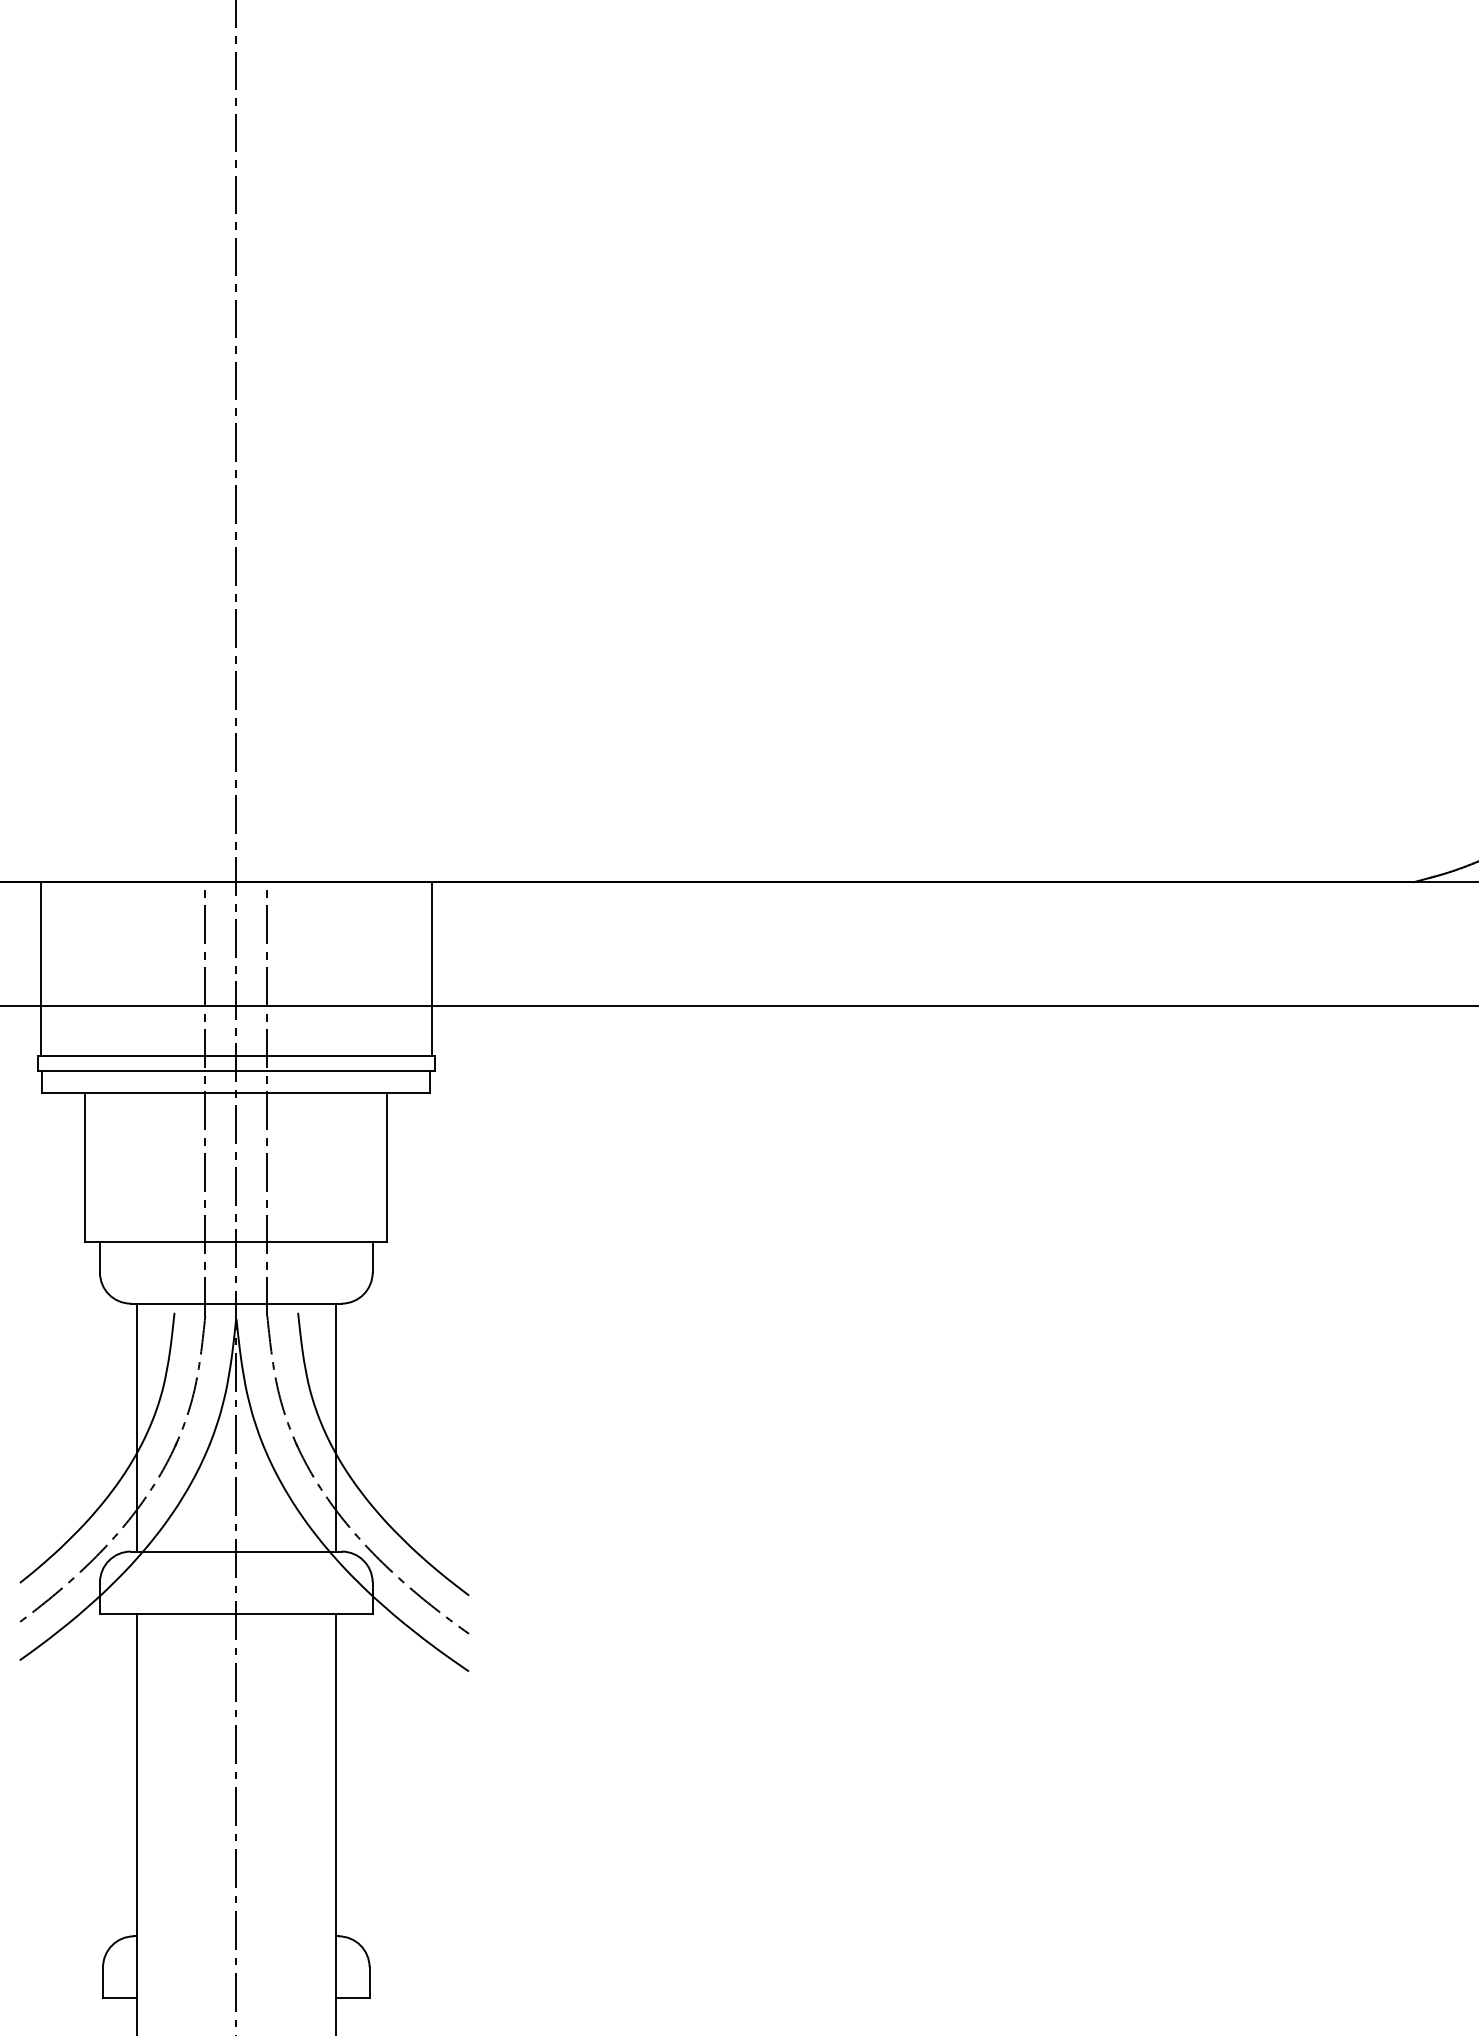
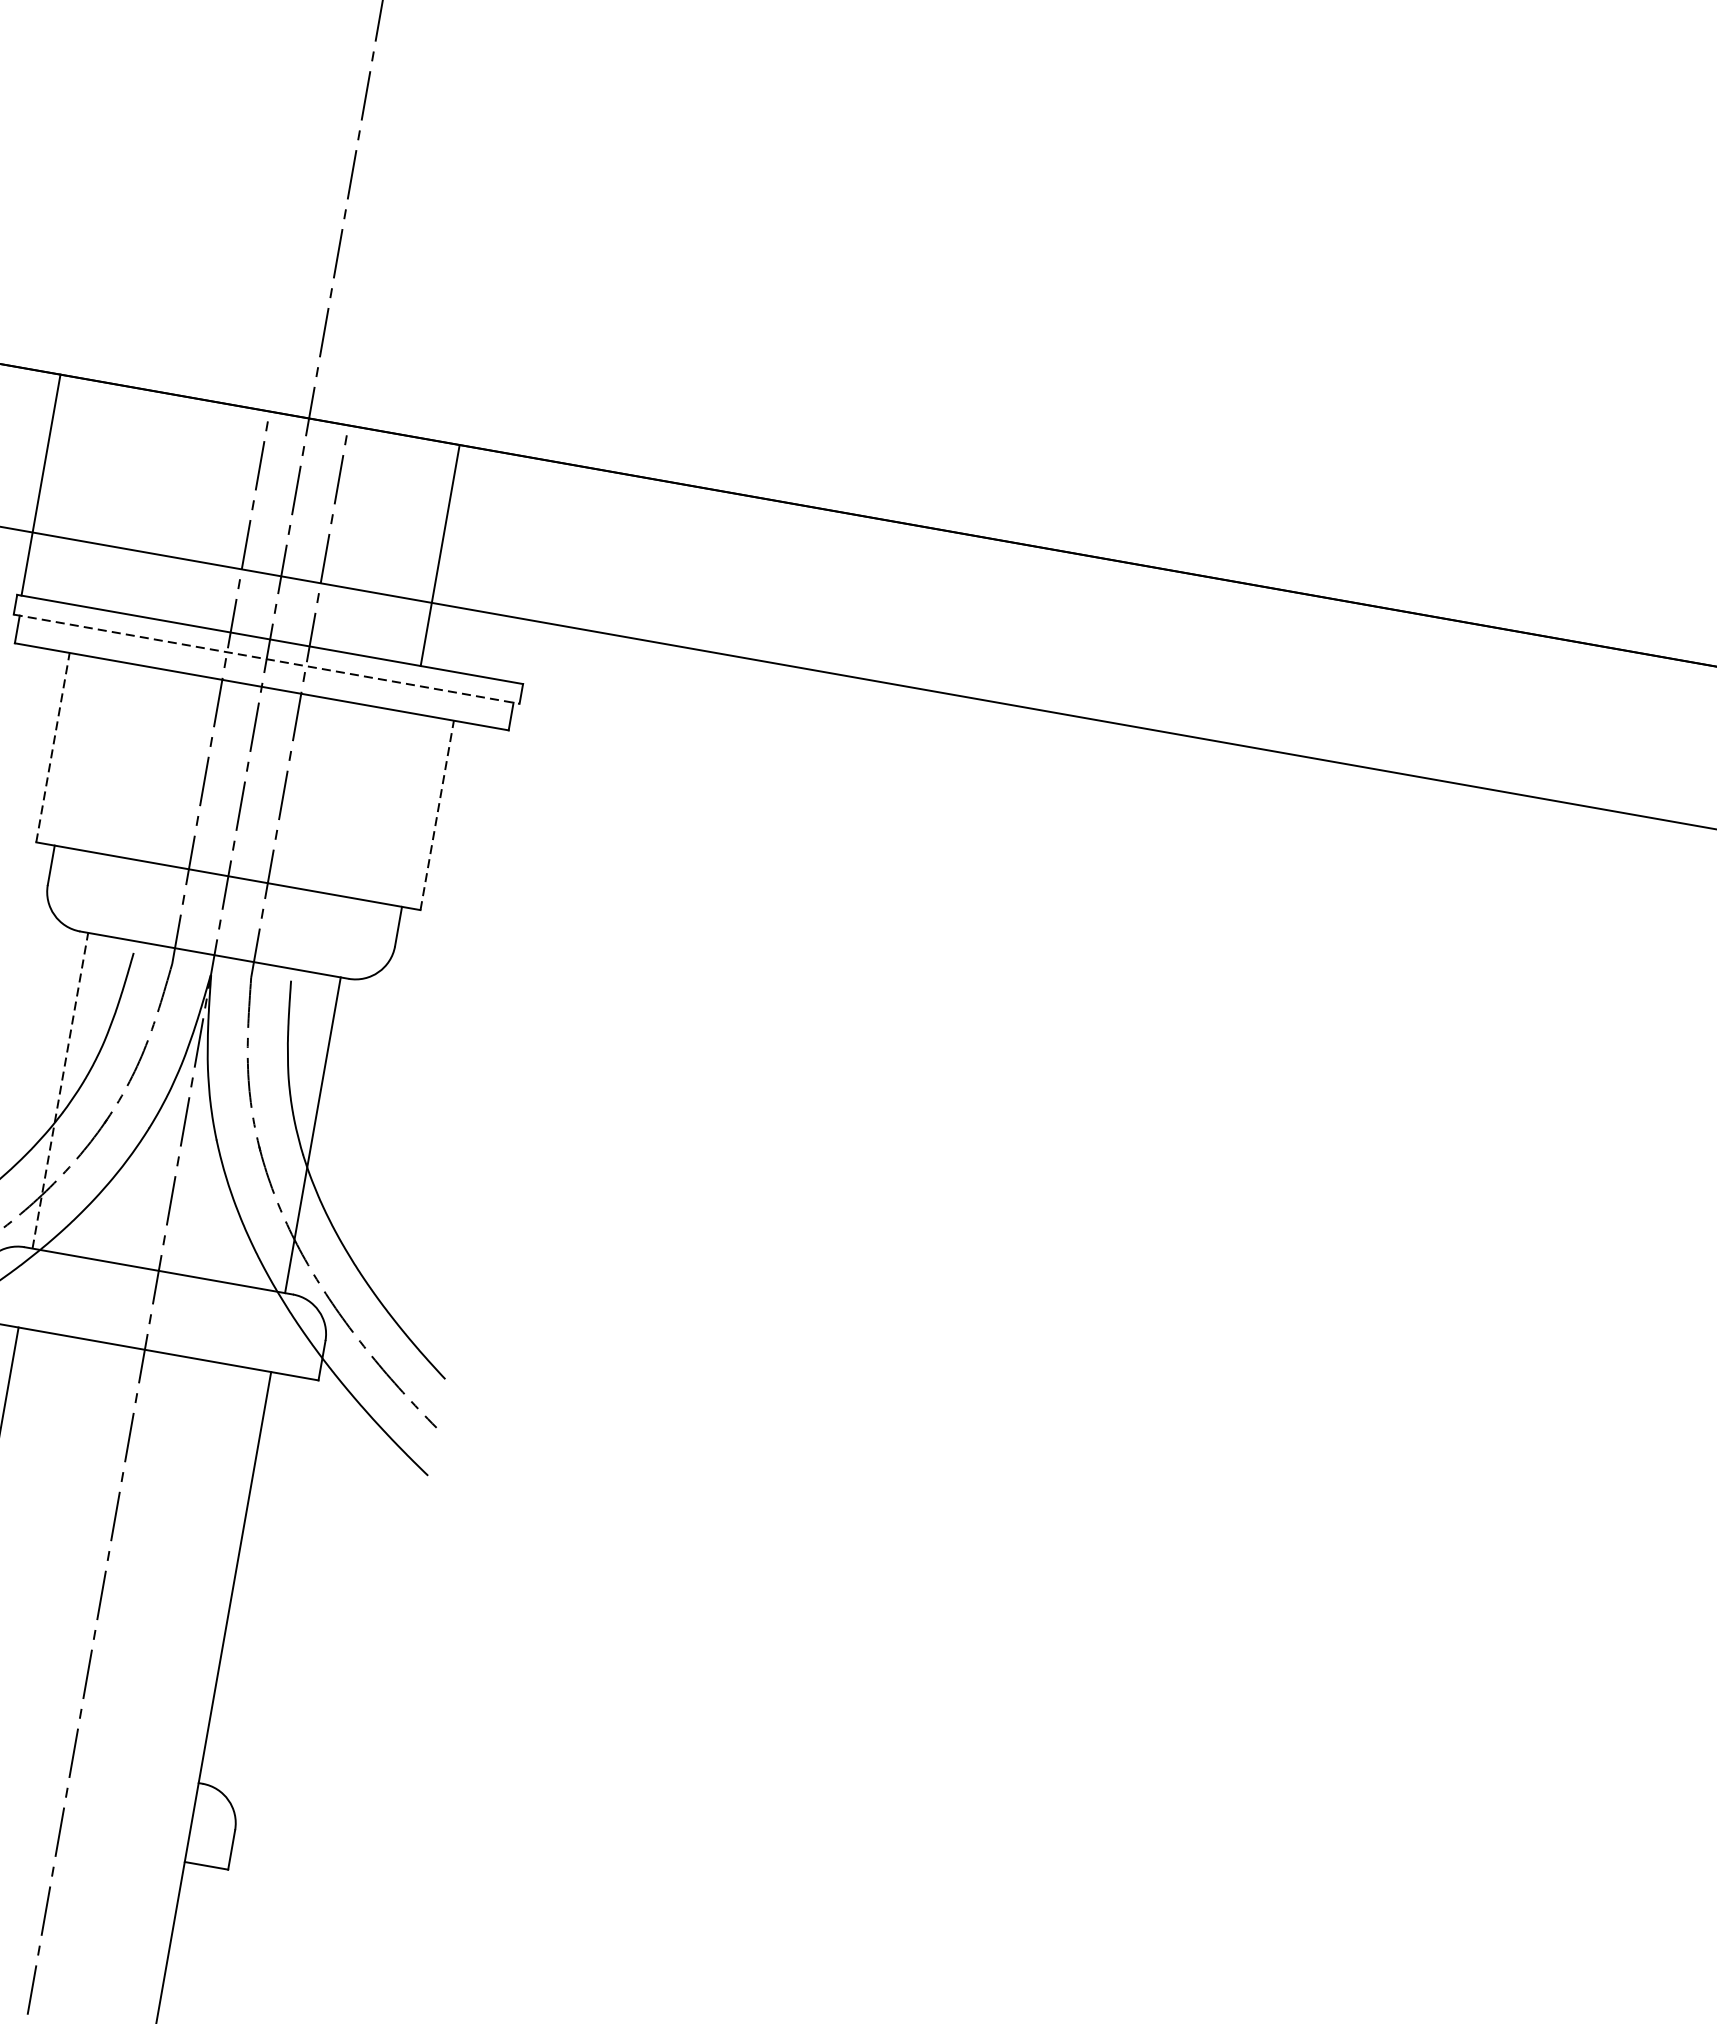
line: (431, 968) -> (440, 554), moved
line: (236, 1071) -> (266, 659), solid -> dashed
line: (85, 1166) -> (53, 746), solid -> dashed
line: (387, 1166) -> (437, 814), solid -> dashed
line: (137, 1427) -> (60, 1090), solid -> dashed

